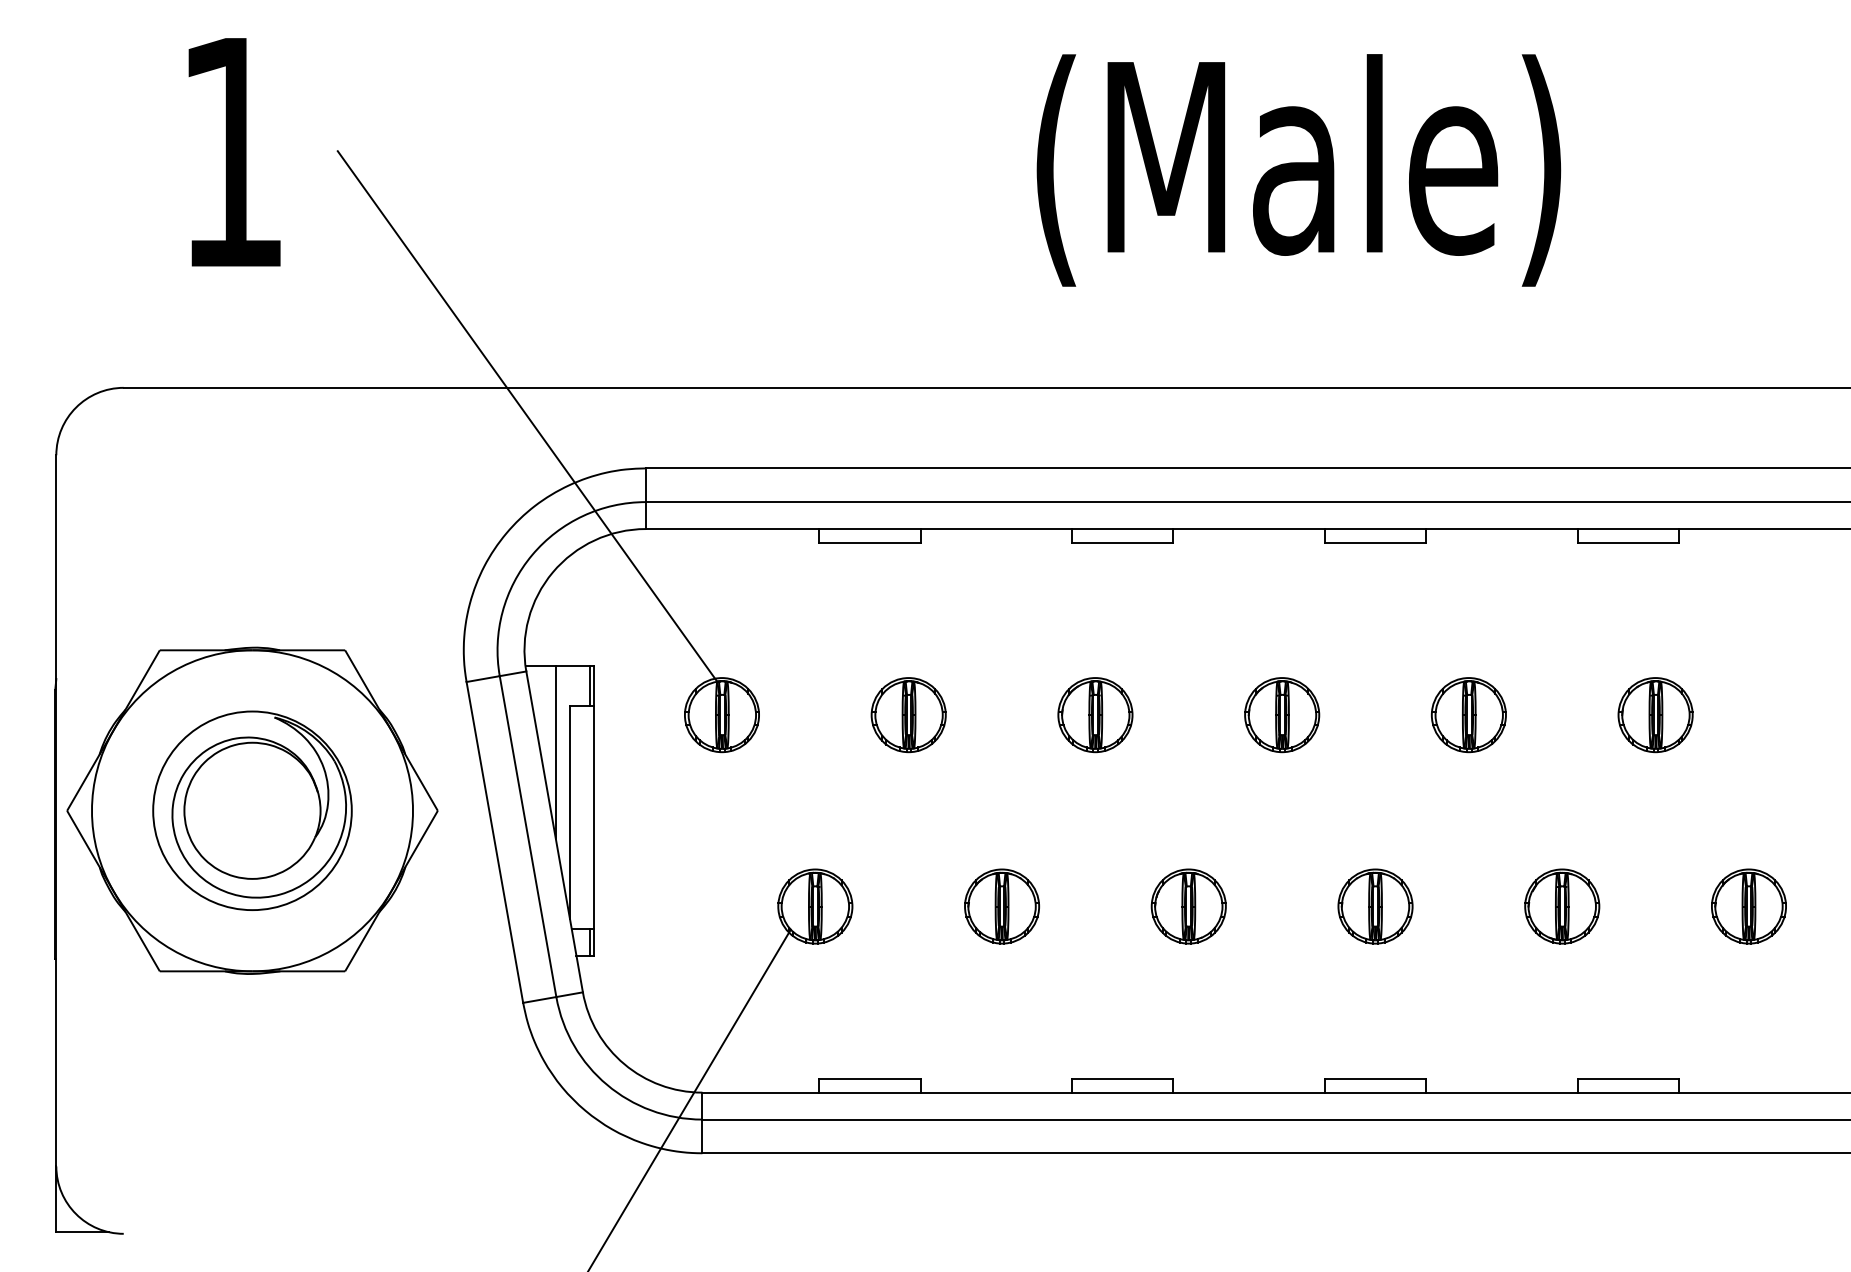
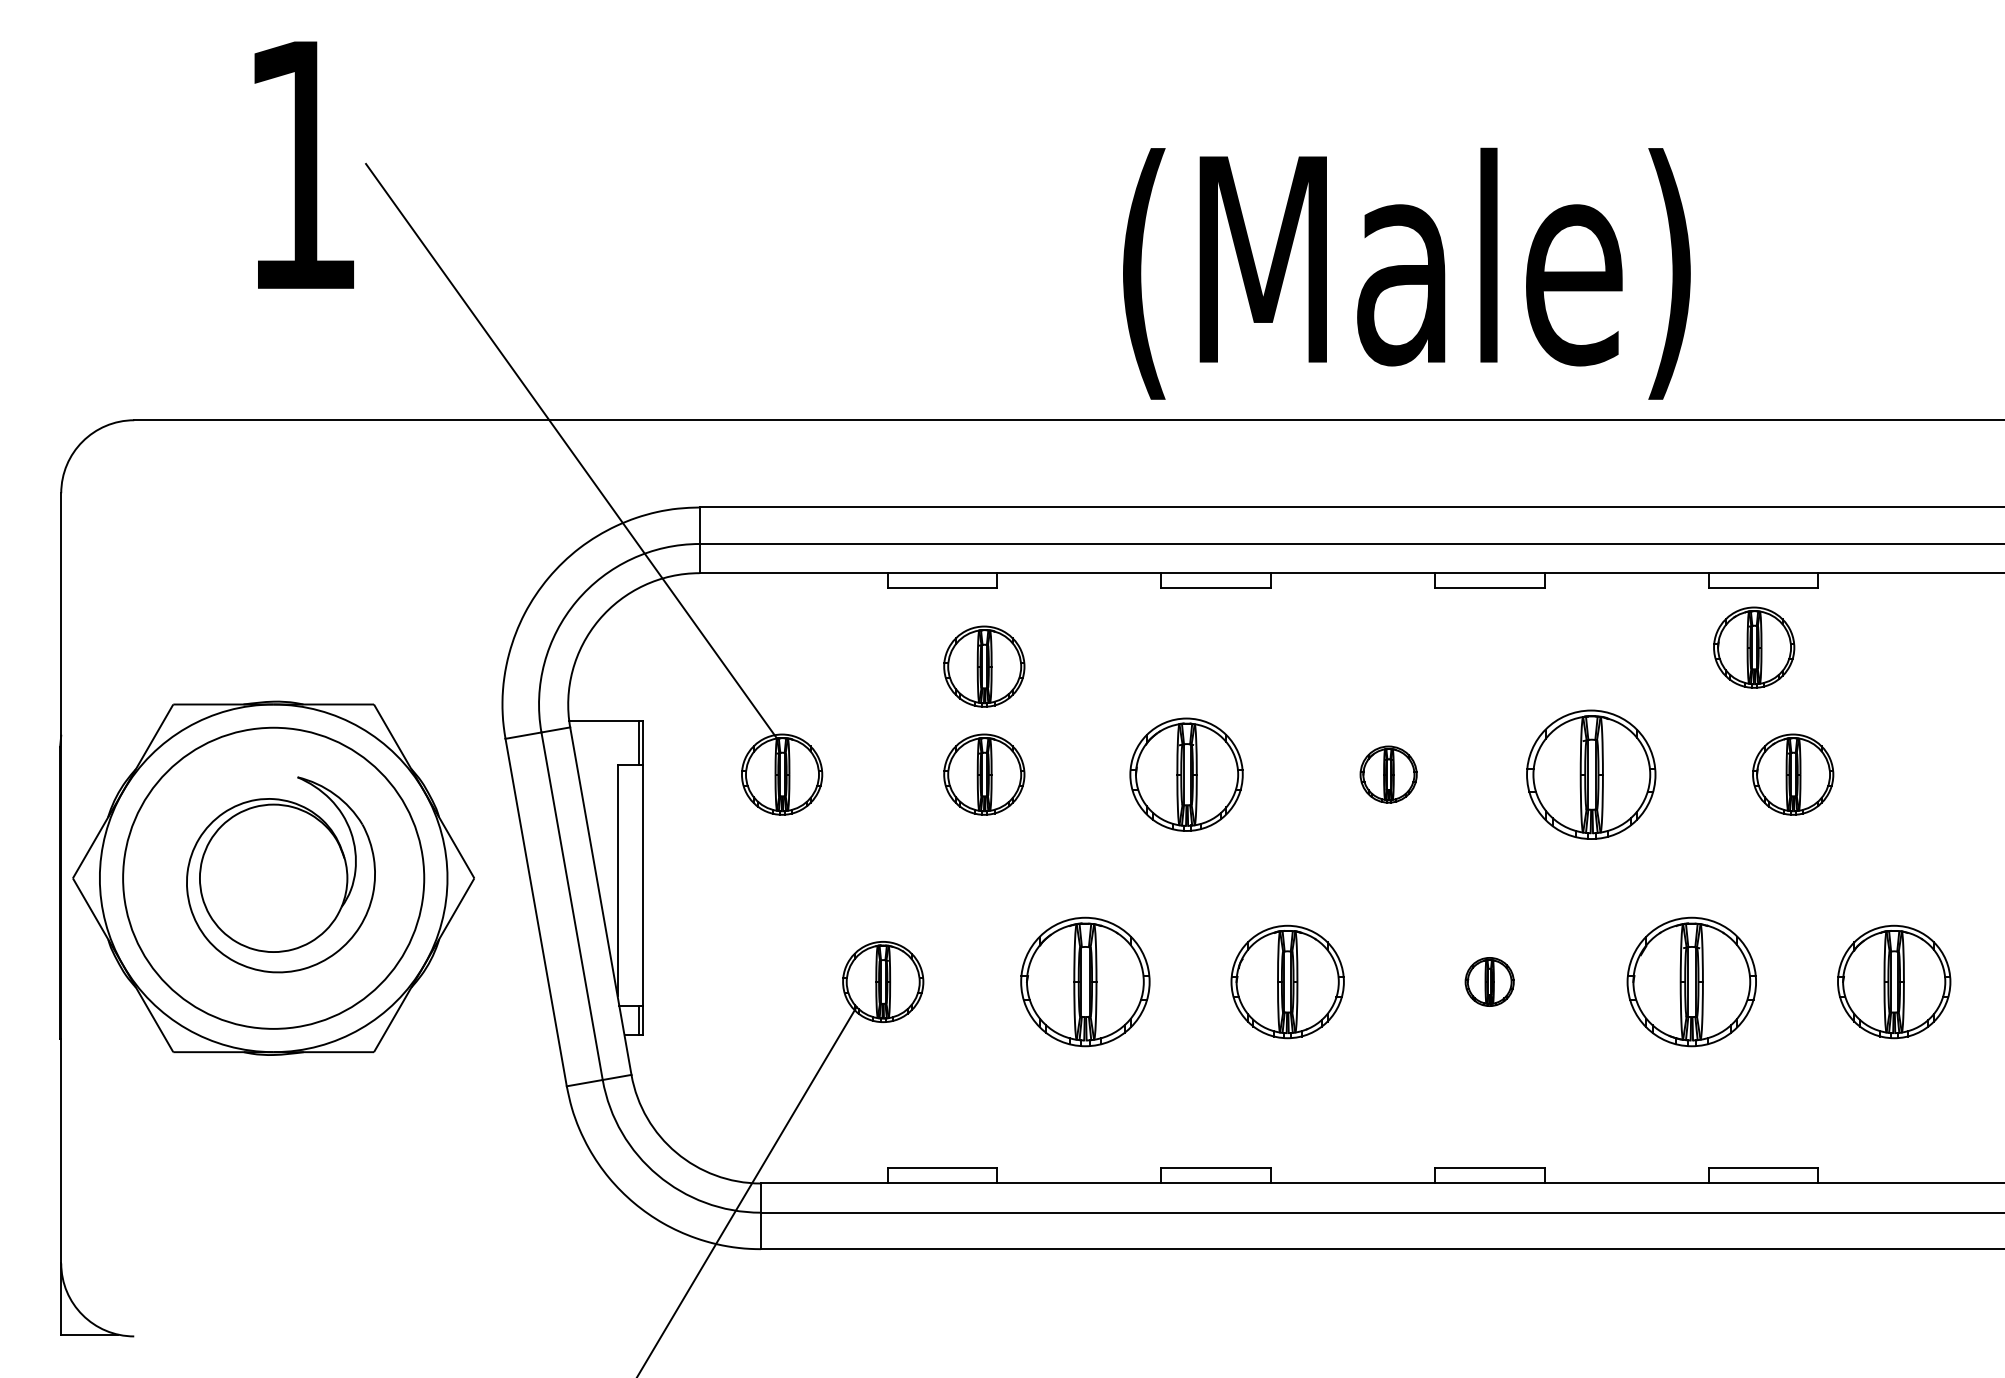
text: (233, 151) -> (303, 164), moved
text: (1298, 170) -> (1406, 273), moved
part: (1619, 597) -> (1754, 647), added
part: (908, 615) -> (984, 666), added
part: (1095, 714) -> (1186, 774), size x1.4
part: (1281, 714) -> (1388, 774), size x0.7
part: (1468, 714) -> (1590, 774), size x1.6
line: (556, 751) -> (602, 814), removed
circle: (252, 810) -> (273, 877), size x1.4
part: (1002, 906) -> (1085, 981), size x1.6
part: (1188, 906) -> (1287, 981), size x1.4
part: (1375, 906) -> (1489, 981), size x0.6
part: (1562, 906) -> (1692, 981), size x1.6
part: (1749, 906) -> (1894, 981), size x1.4

